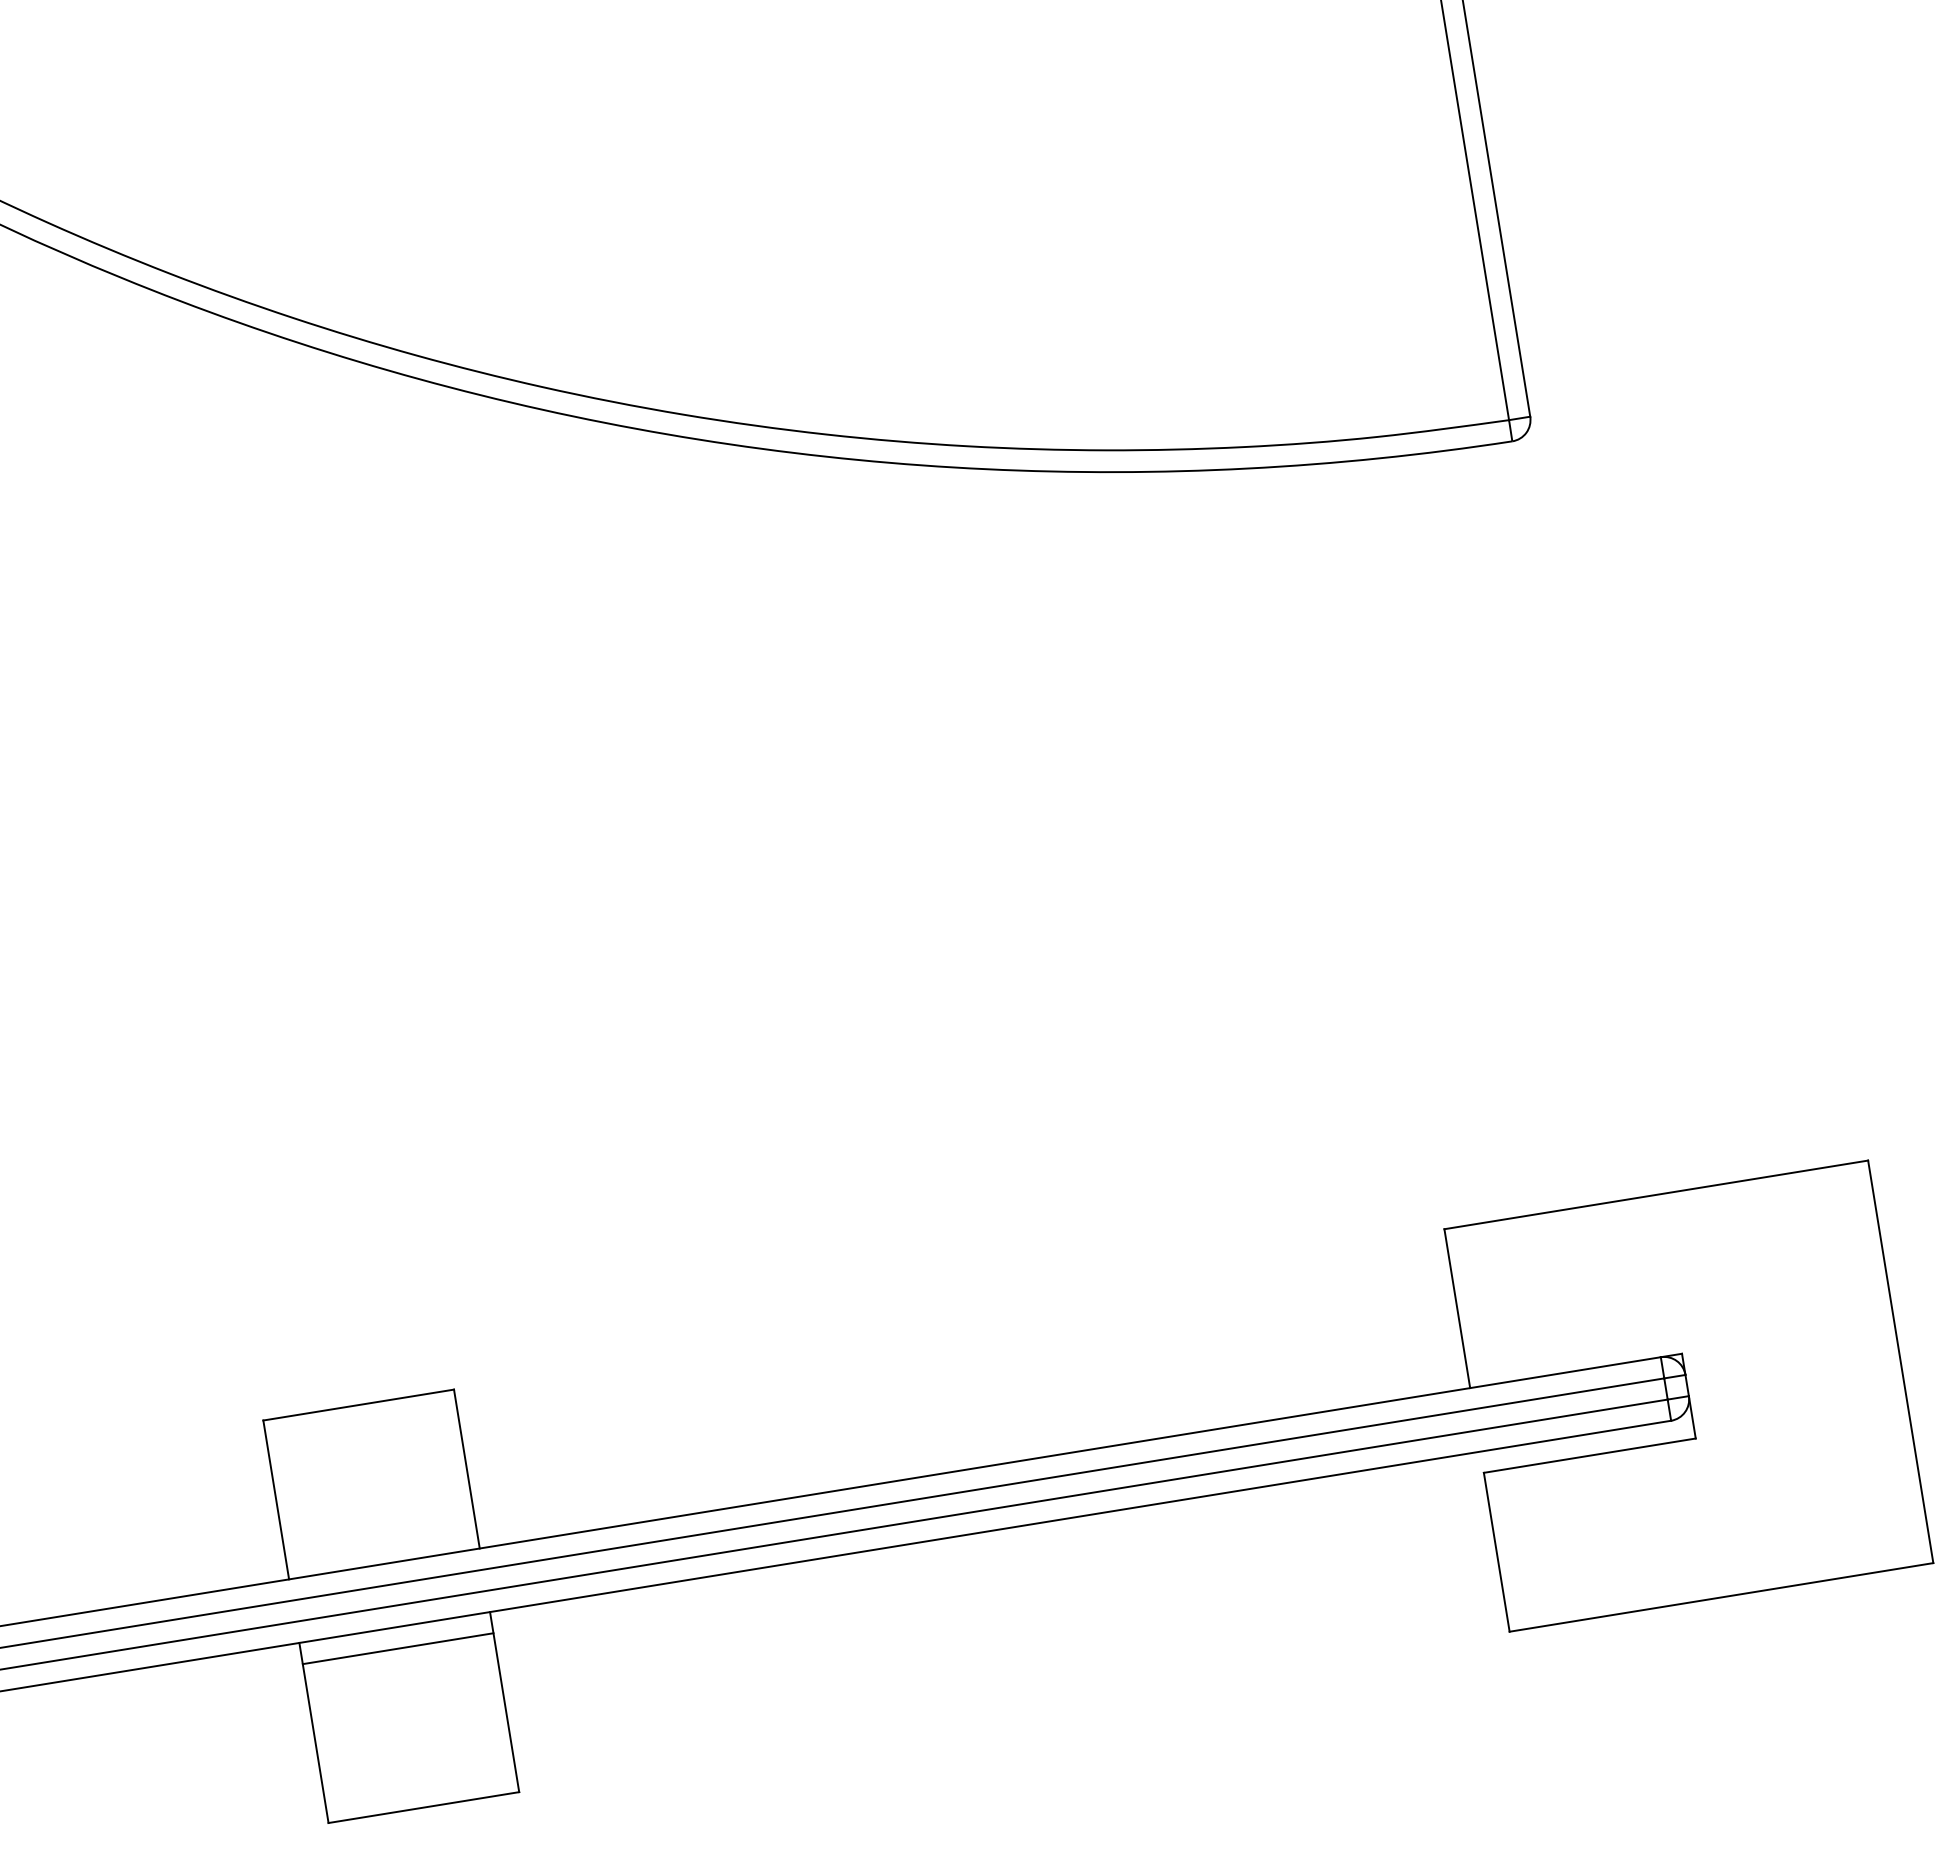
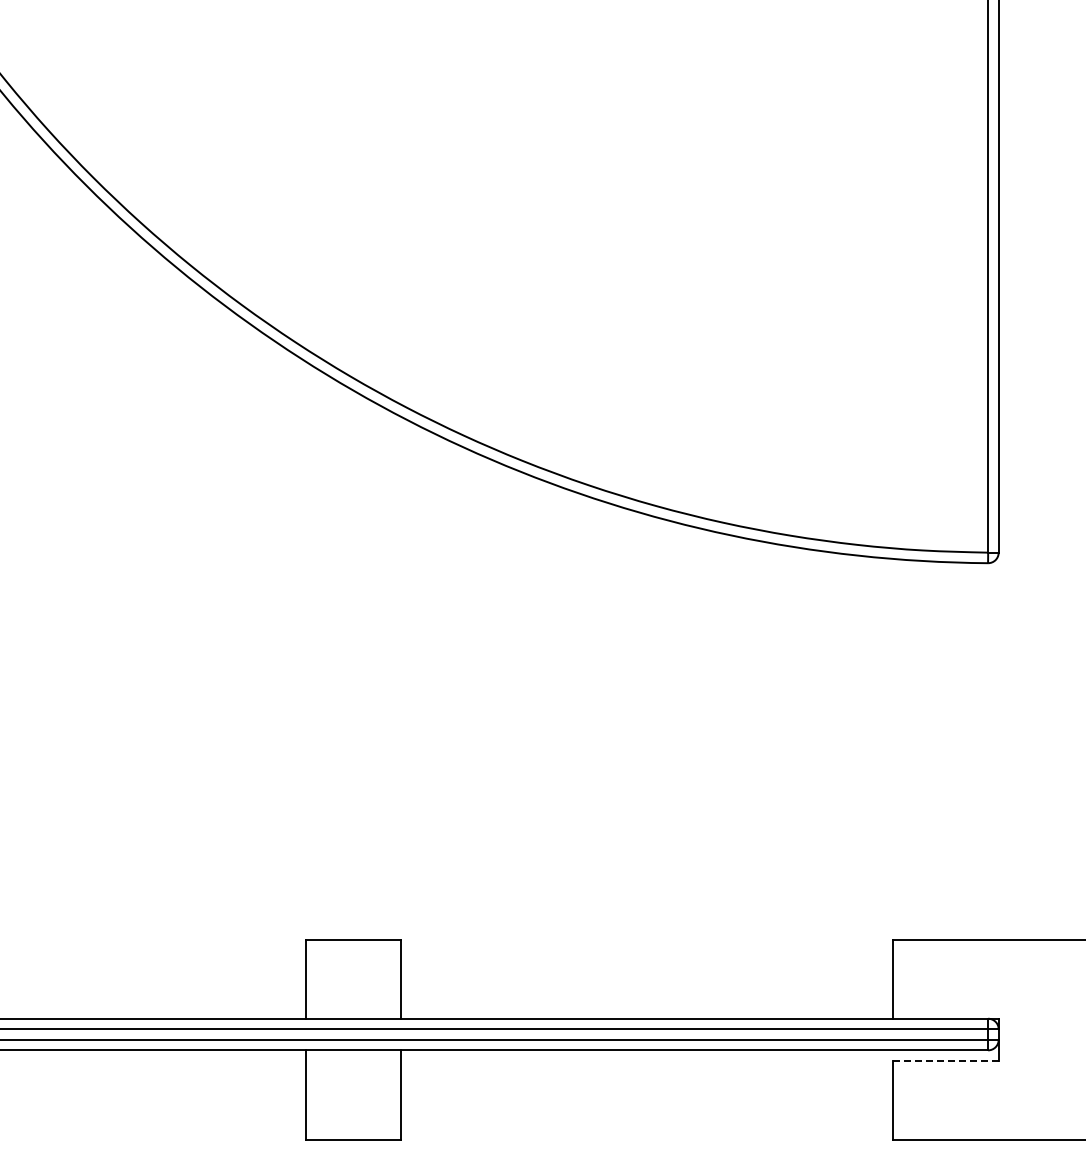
line: (1590, 1454) -> (946, 1060), solid -> dashed
line: (396, 1648) -> (352, 1060), removed

